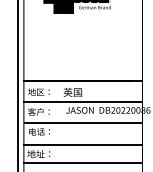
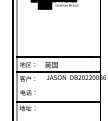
line: (83, 123) -> (58, 86), removed
line: (82, 163) -> (58, 114), removed

